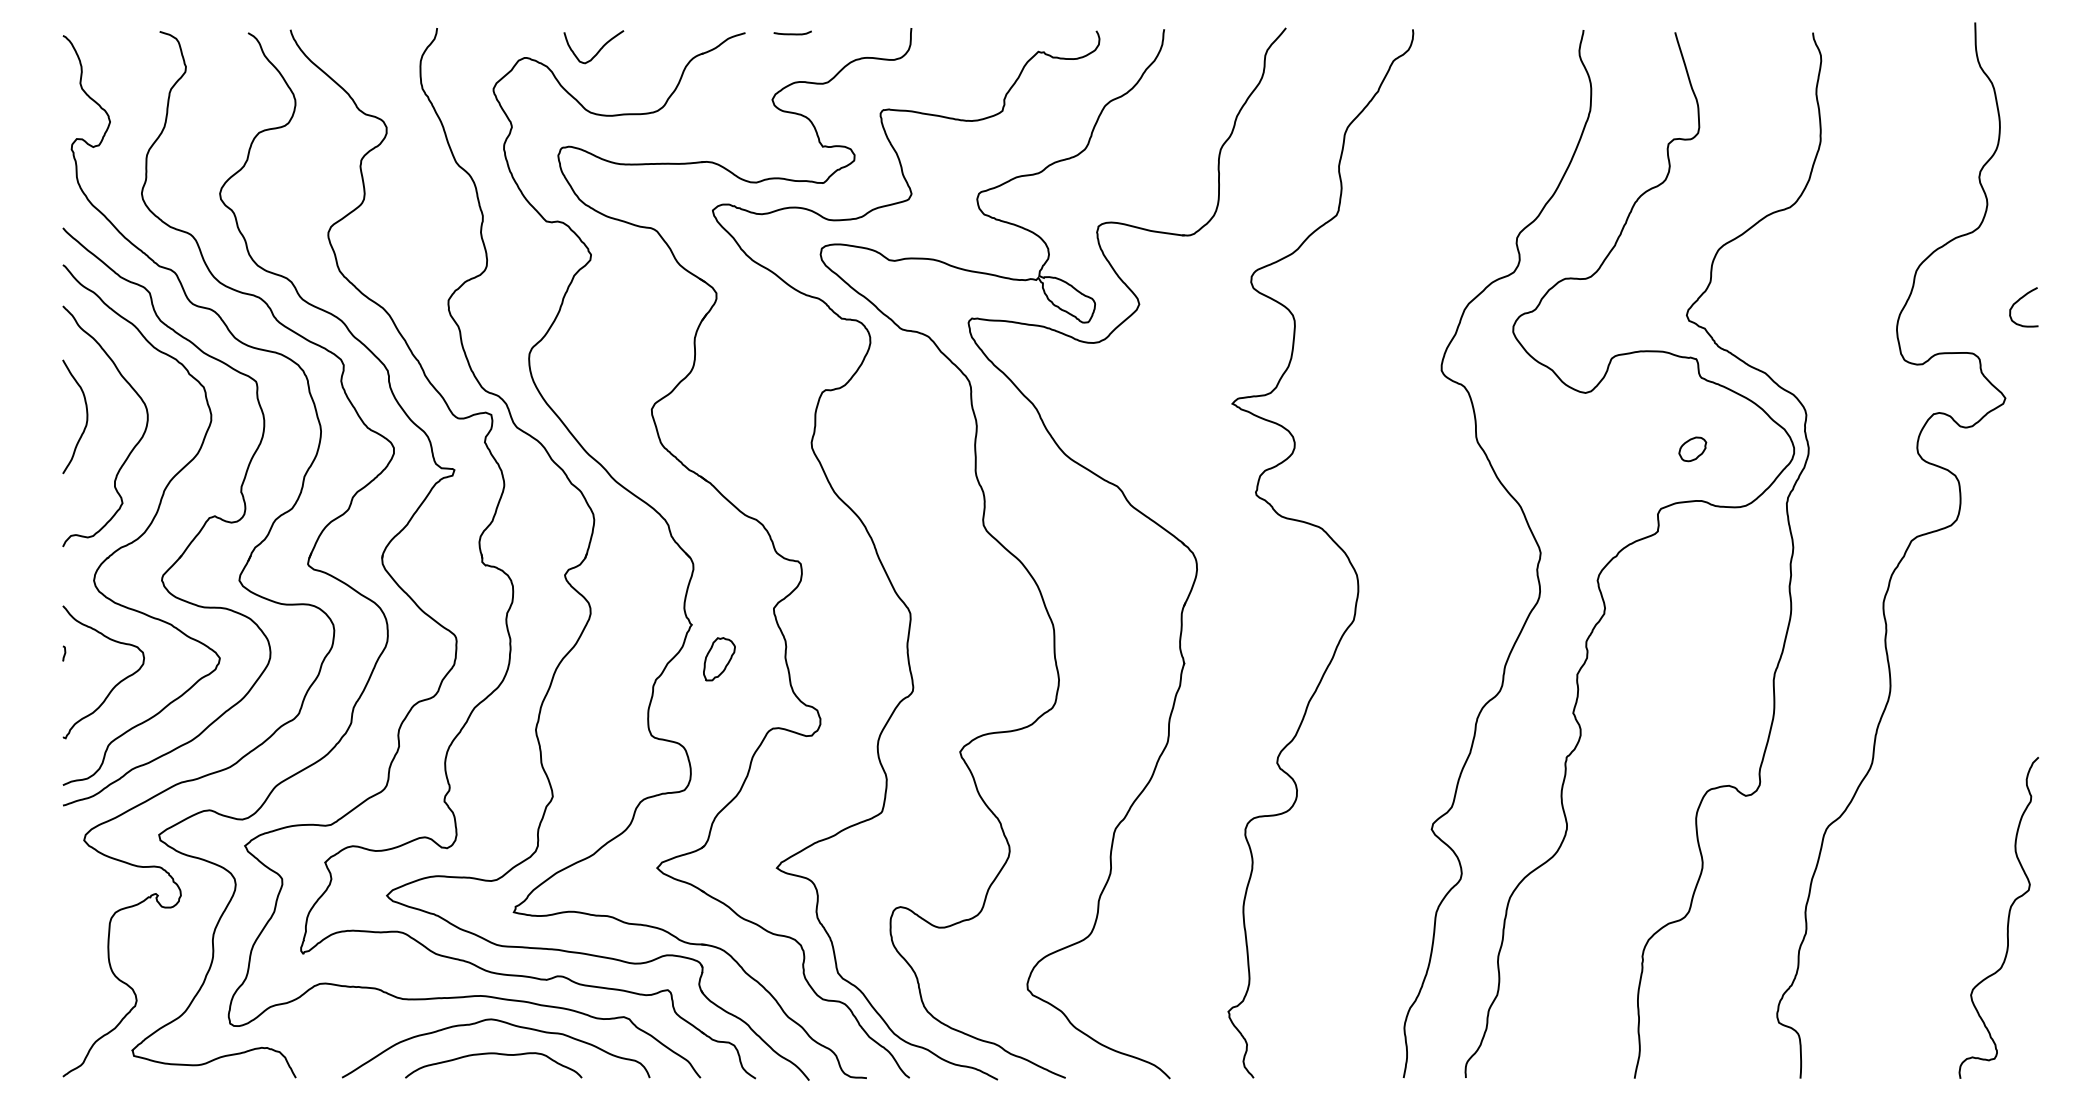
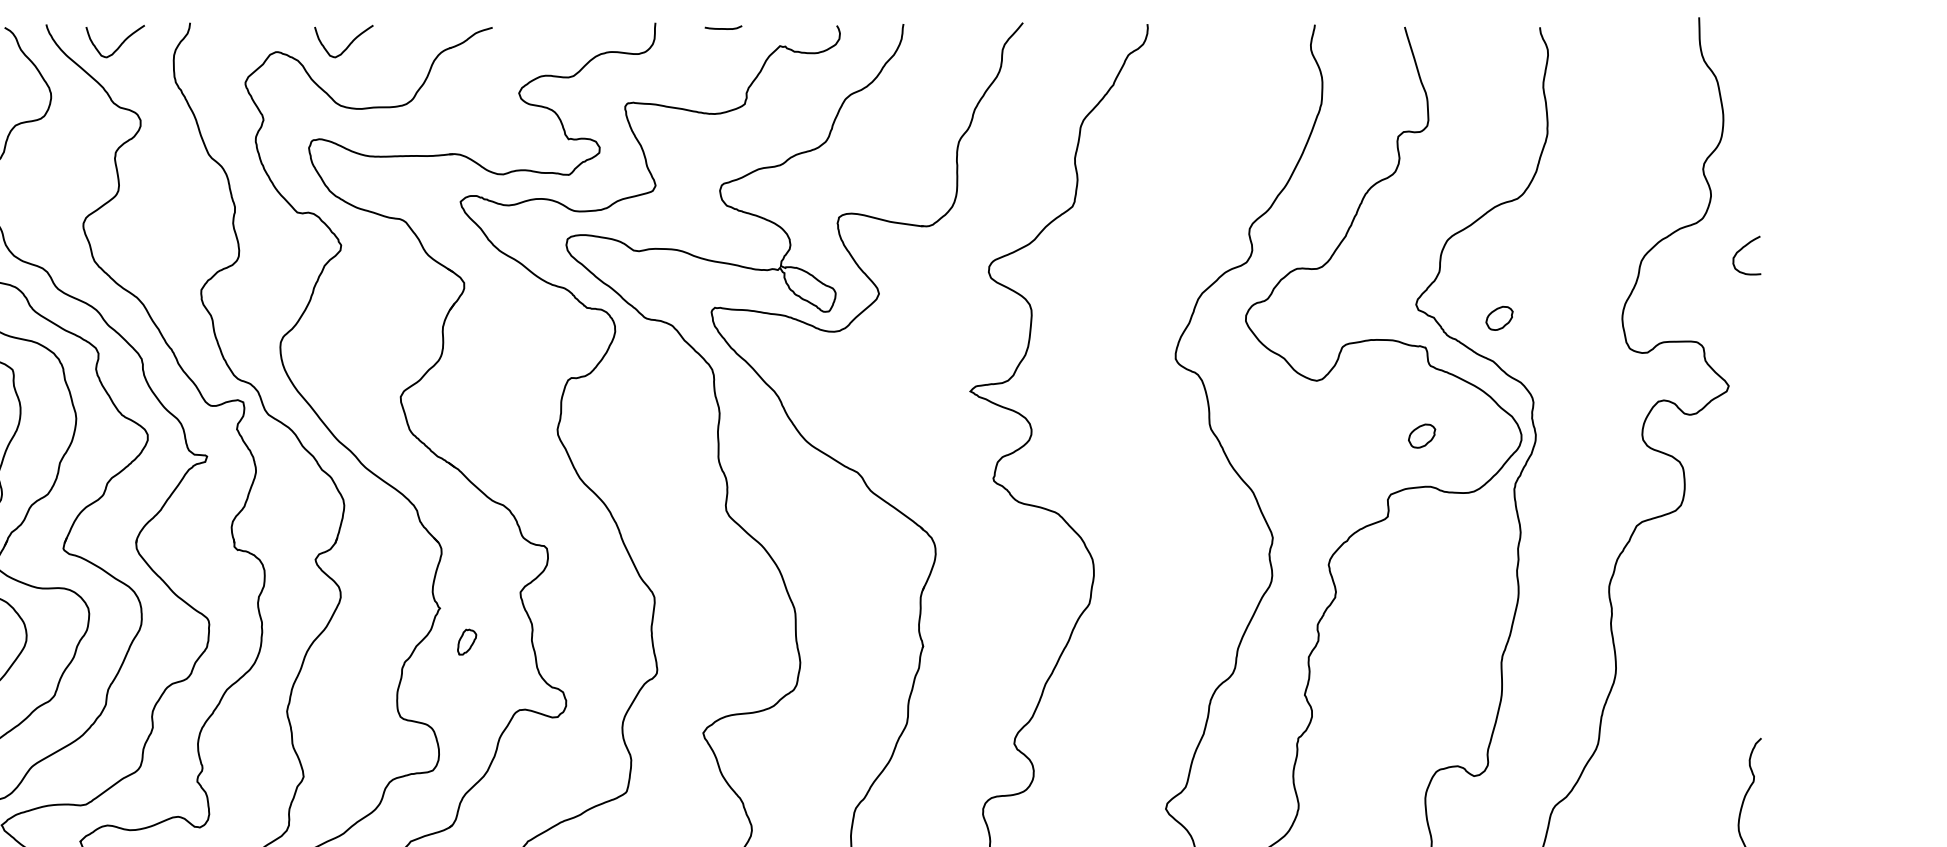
curve: (792, 33) -> (723, 28), moved
curve: (364, 51) -> (118, 45), added
curve: (2018, 301) -> (1741, 249), moved
part: (1771, 329) -> (1499, 318), added
part: (719, 659) -> (467, 642), size x0.6

